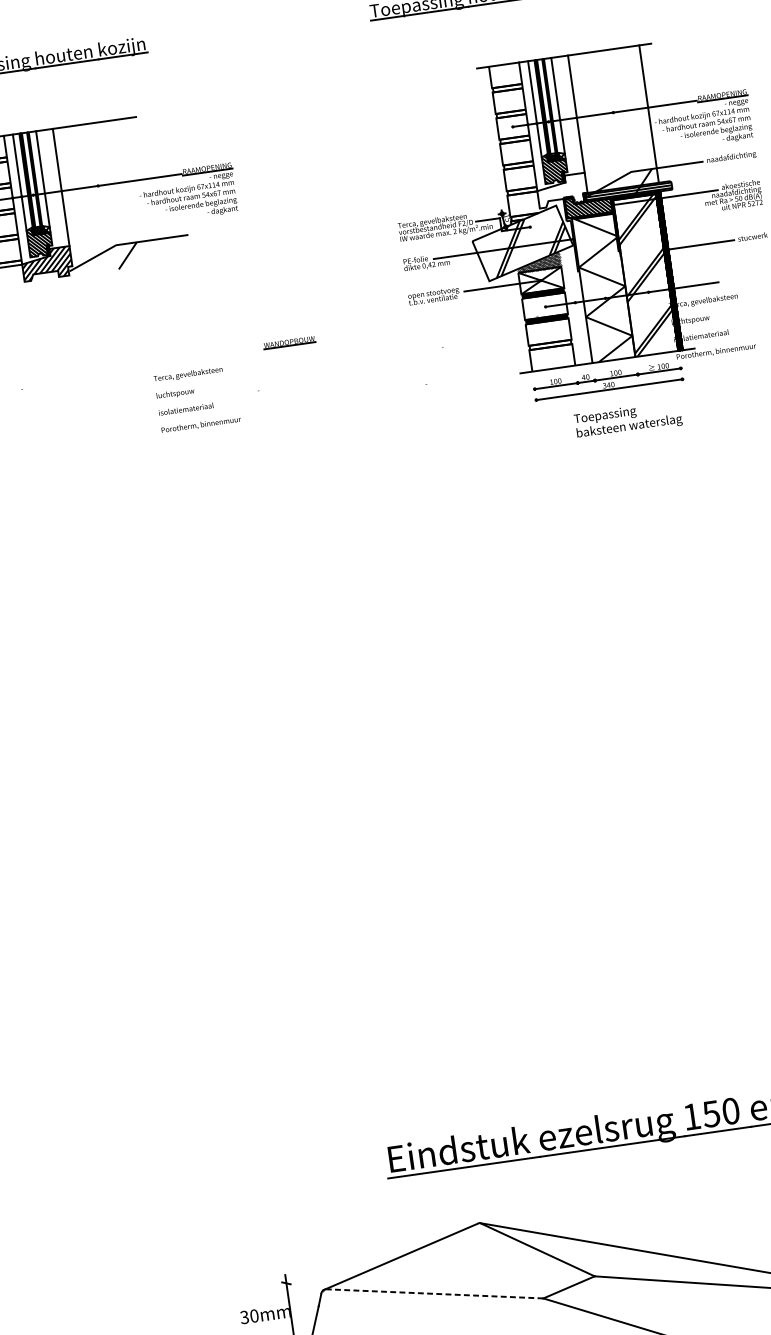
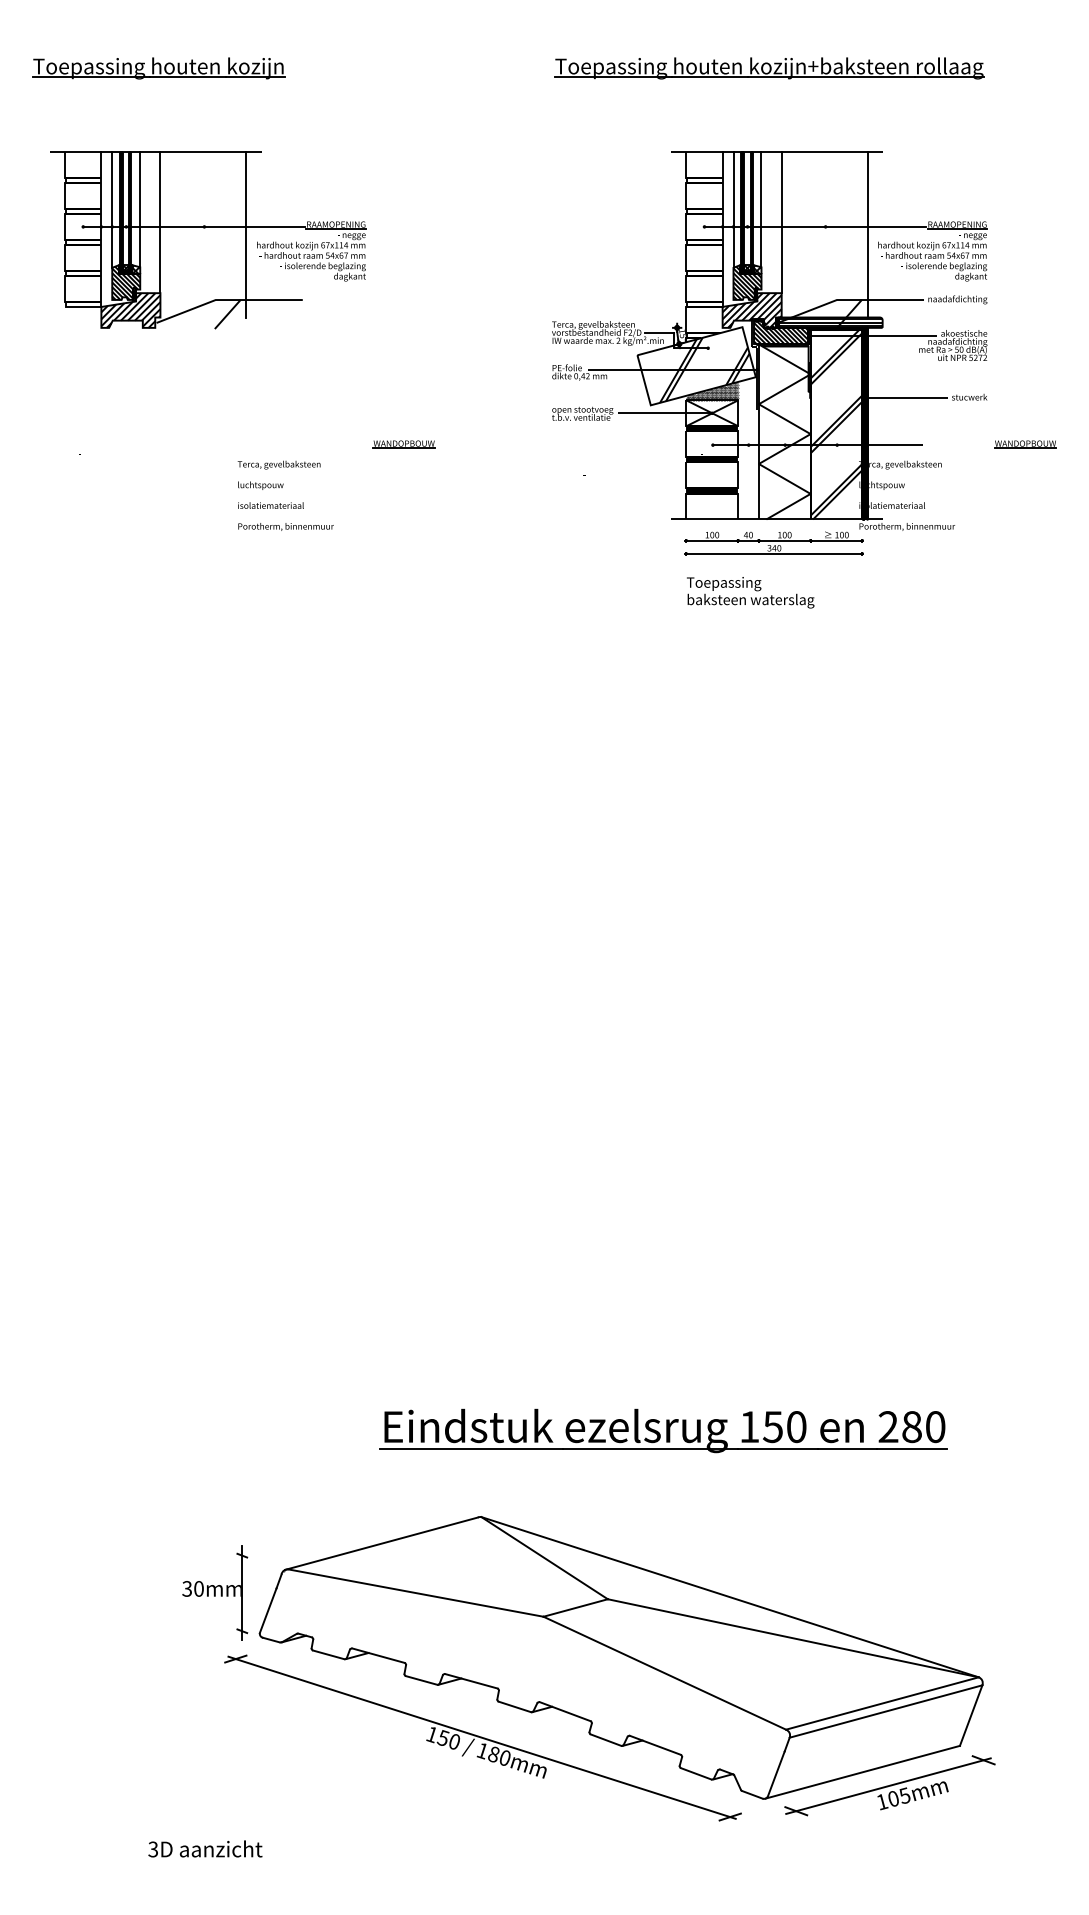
line: (133, 187) -> (246, 234), added
hatch: (561, 190) -> (751, 310), added
fill: (550, 344) -> (712, 490), added
text: (628, 419) -> (750, 592), moved
line: (435, 1294) -> (416, 1593), dashed -> solid

